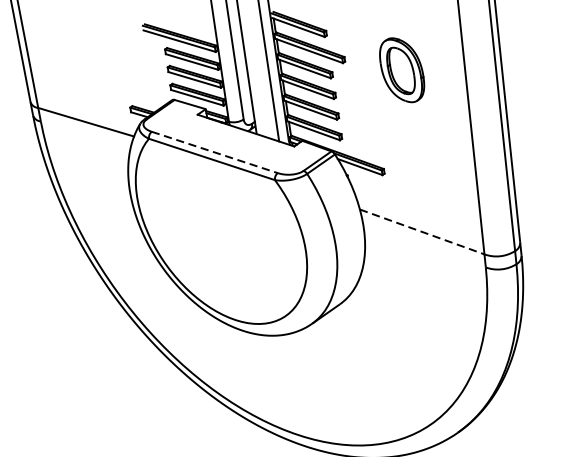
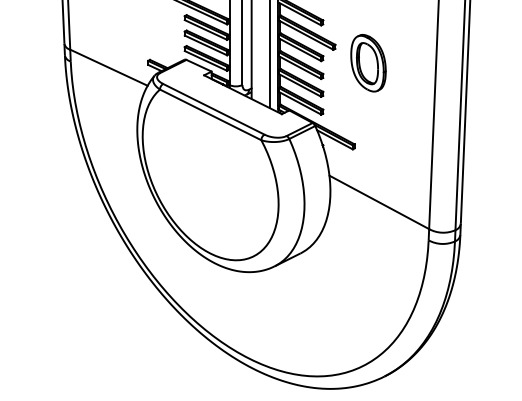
part: (402, 70) -> (368, 63), moved
line: (214, 152) -> (213, 109), dashed -> solid
line: (422, 232) -> (379, 202), dashed -> solid

